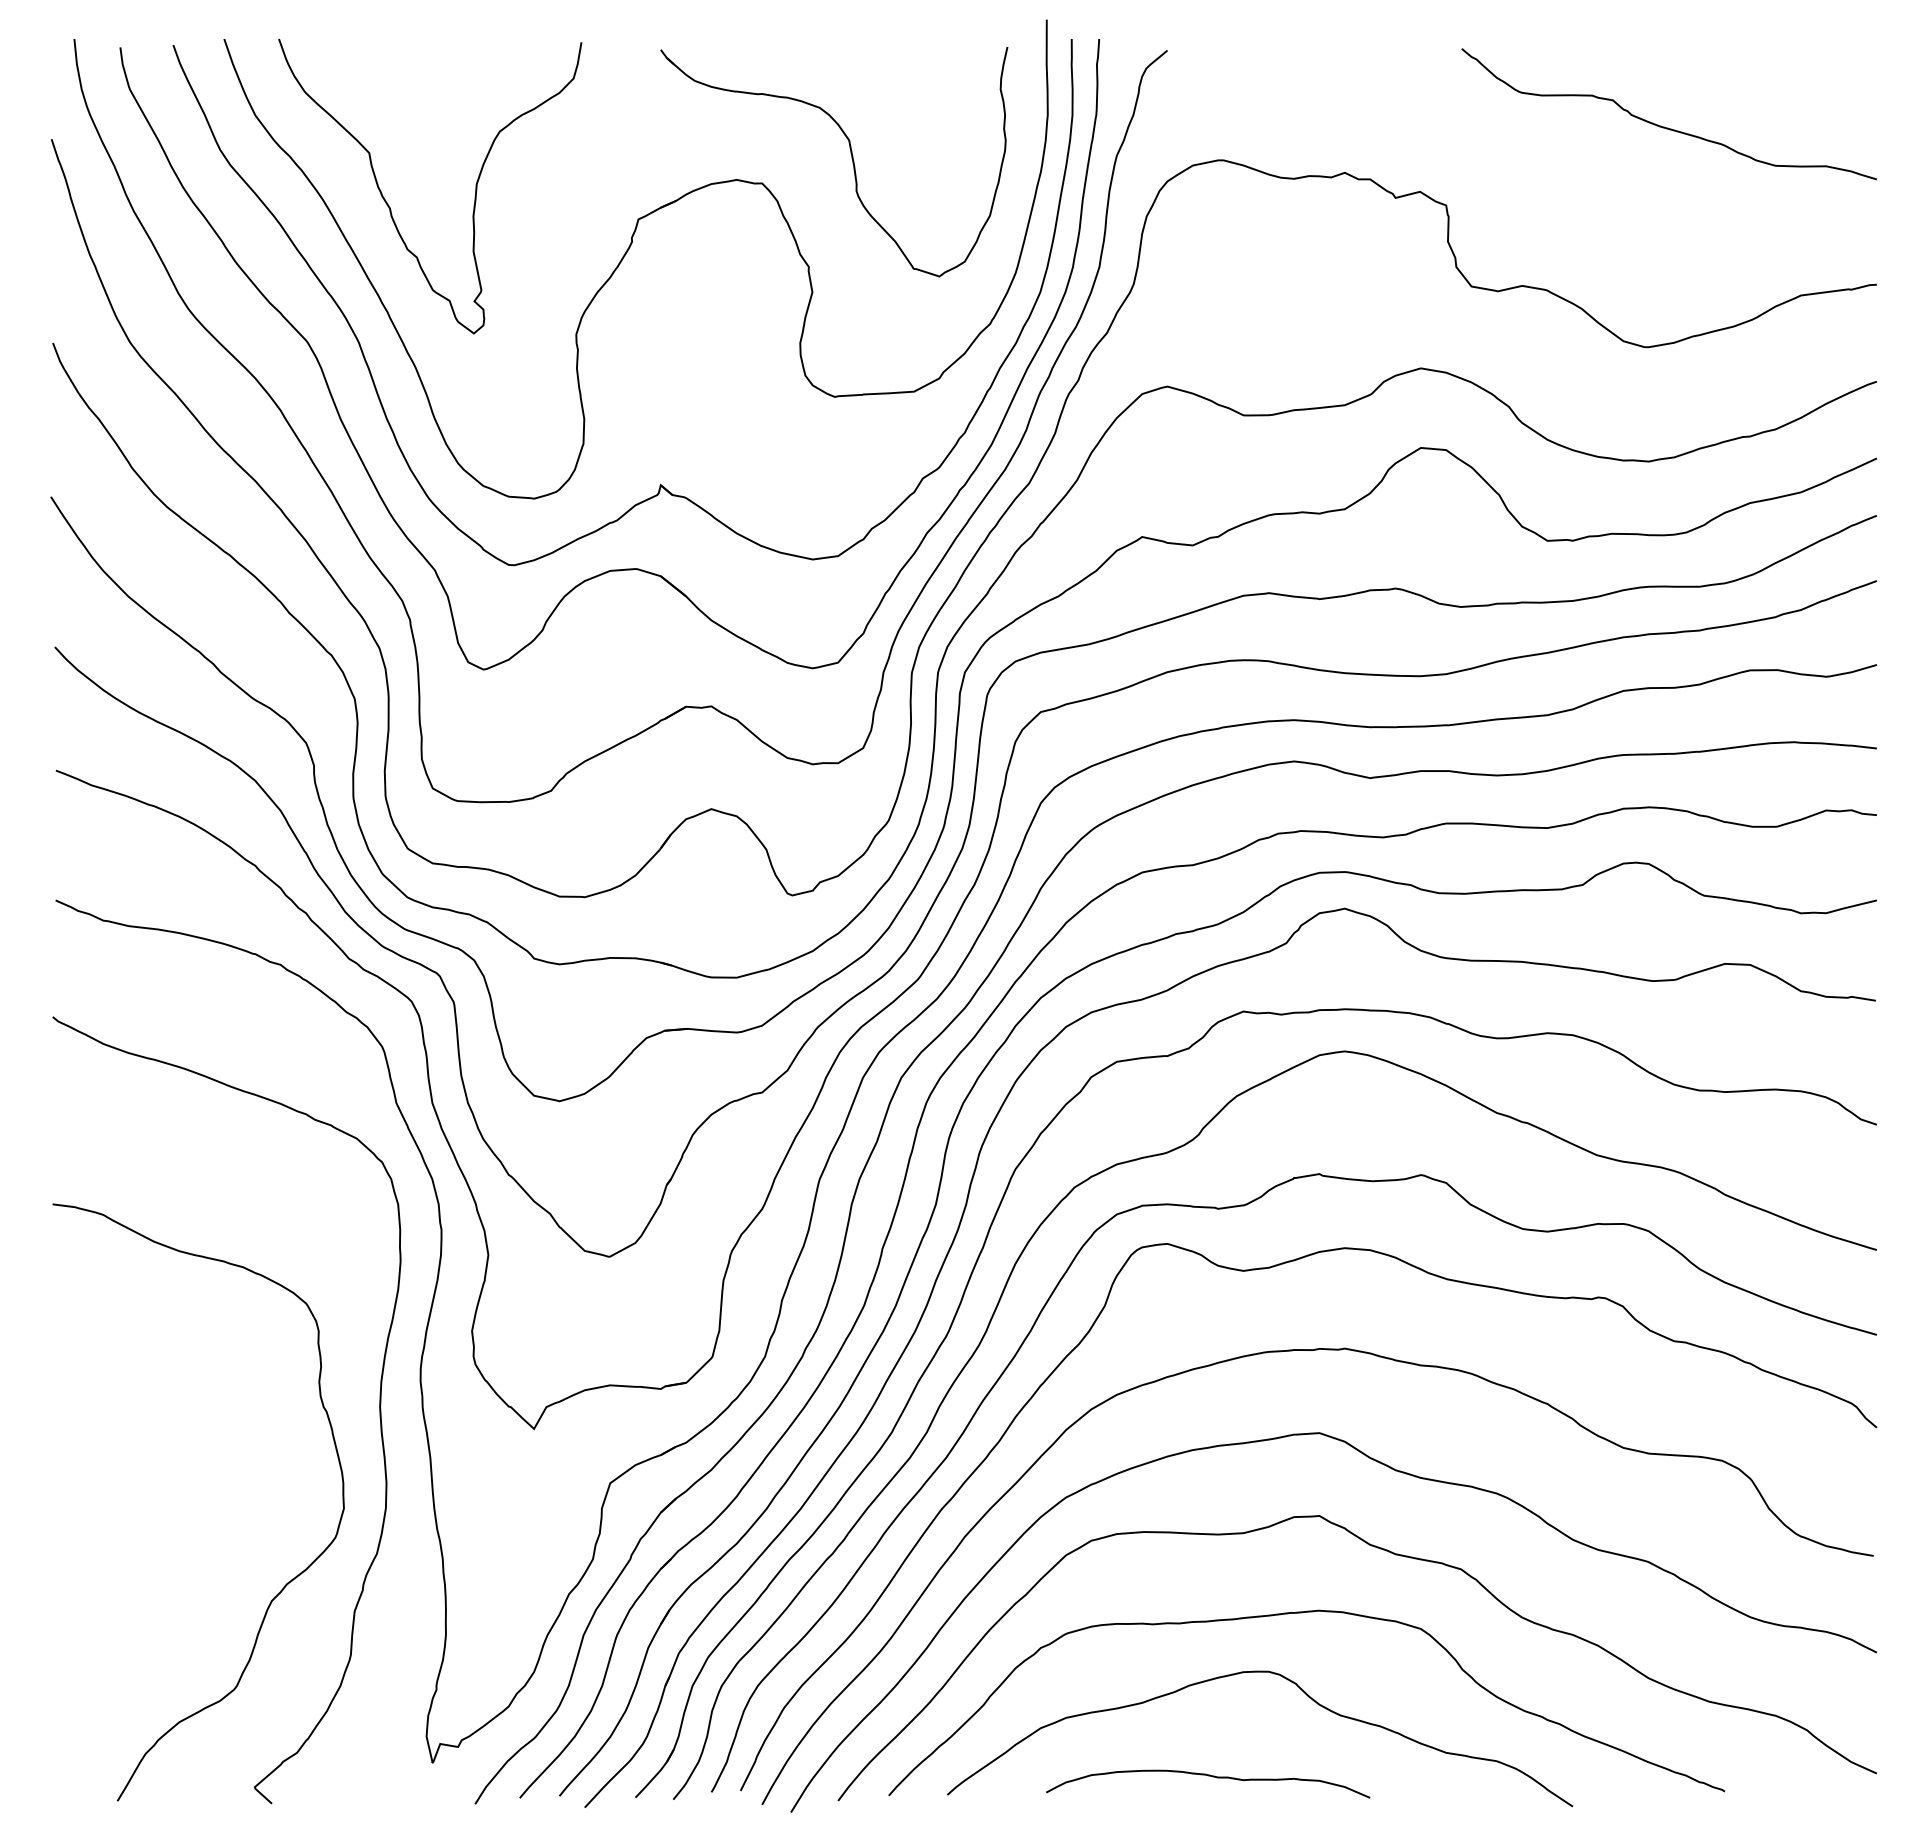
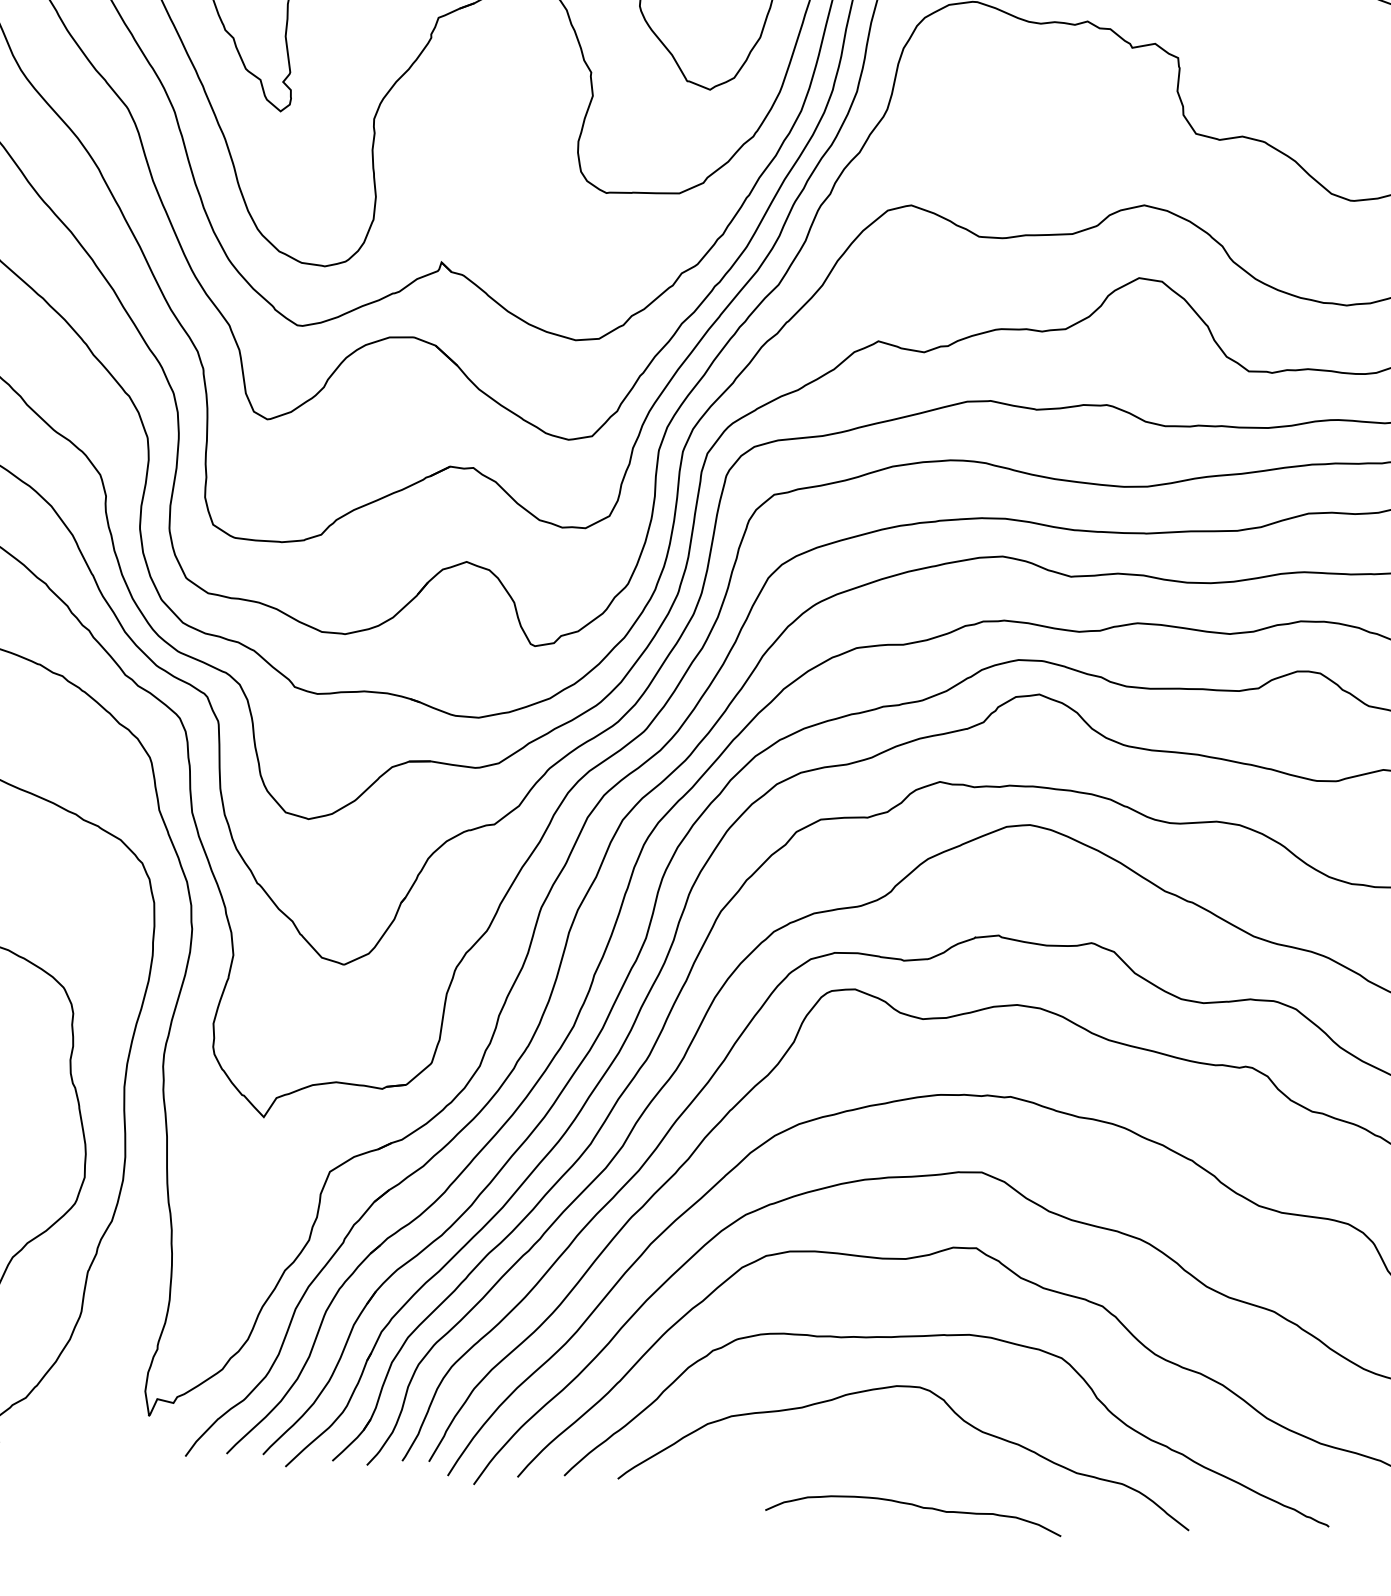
curve: (1208, 1776) -> (914, 1506), moved

